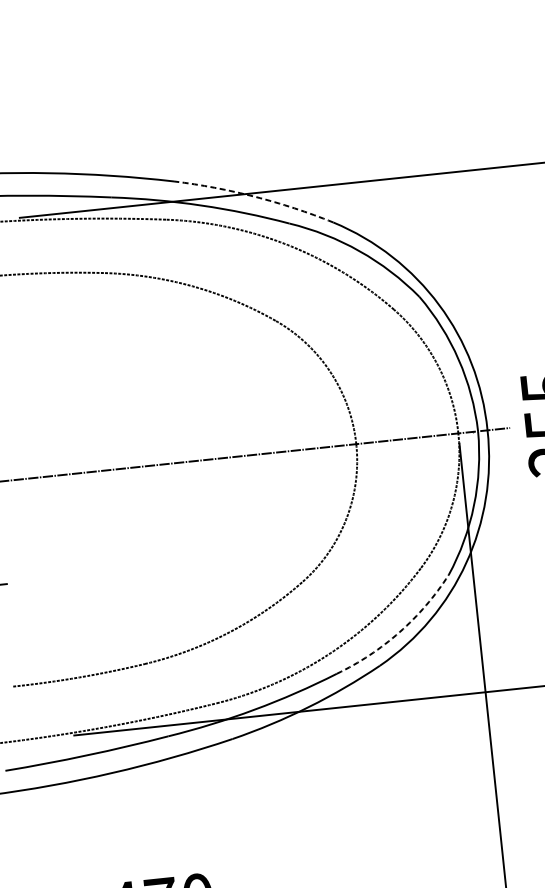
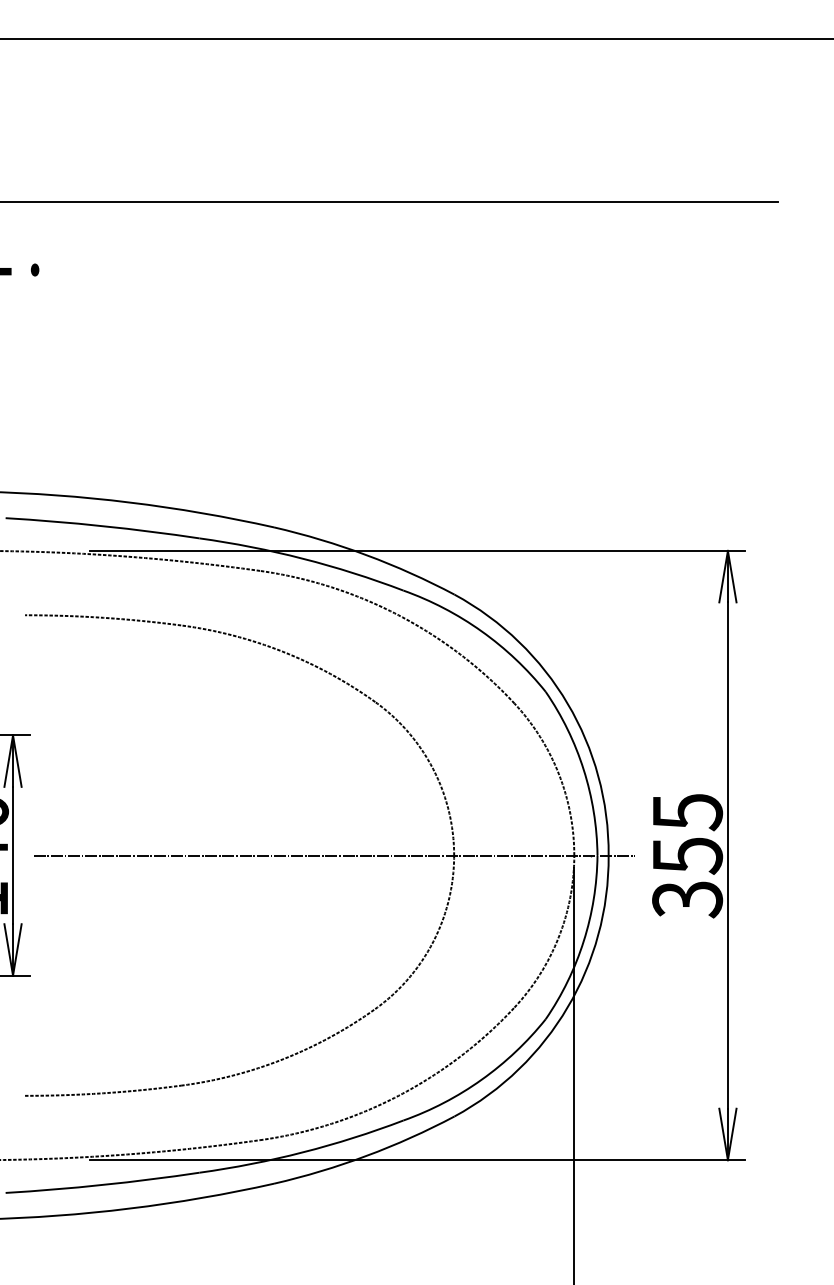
arc: (255, 197) -> (366, 555), dashed -> solid
arc: (399, 631) -> (481, 1079), dashed -> solid

